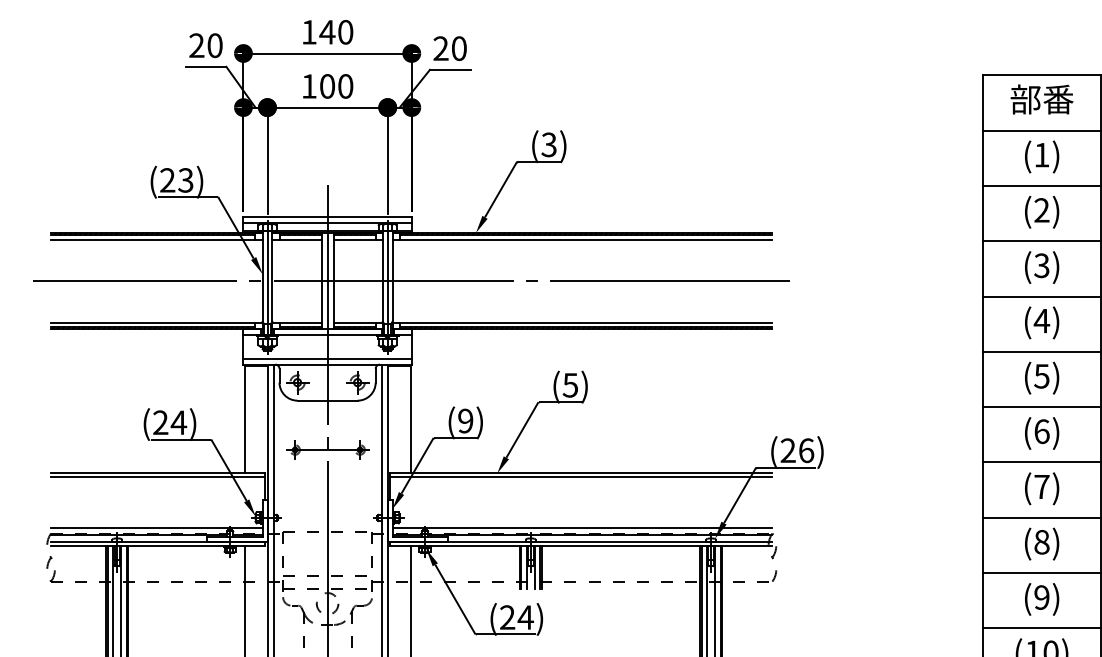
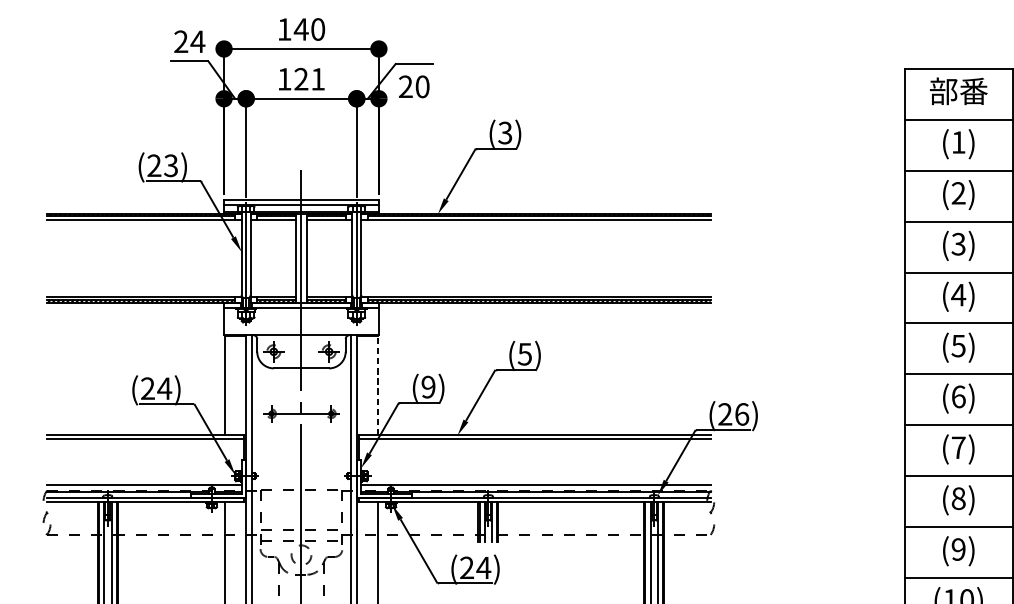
text: (214, 45) -> (197, 41), 20 -> 24
text: (449, 48) -> (413, 86), moved
text: (336, 86) -> (309, 79), 100 -> 121
line: (411, 281) -> (378, 258), removed
line: (327, 358) -> (301, 329), removed
line: (410, 419) -> (377, 385), solid -> dashed

